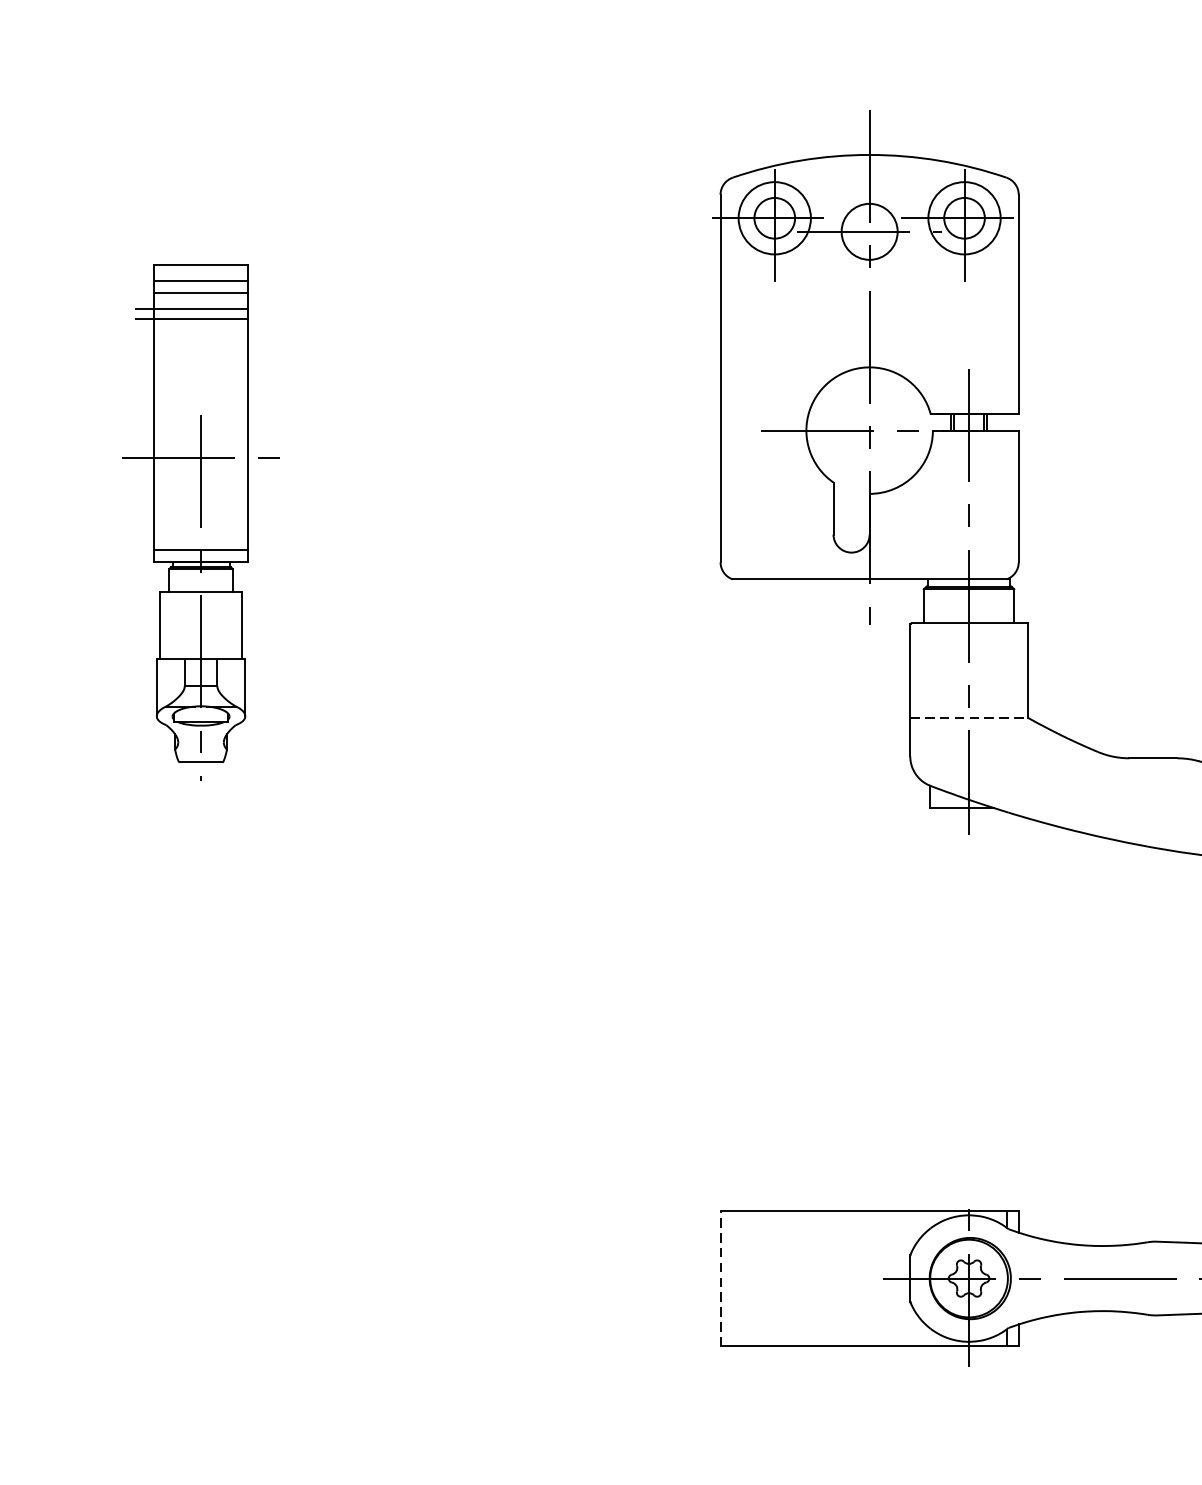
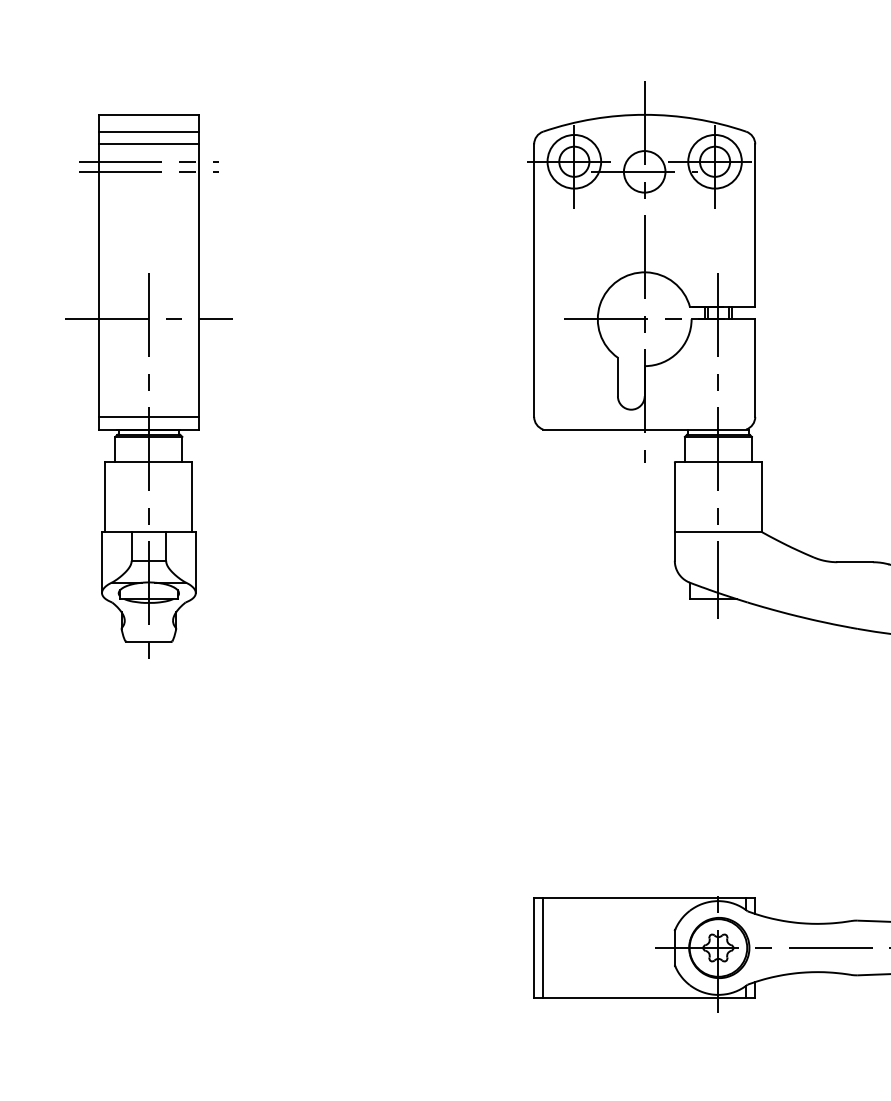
part: (200, 521) -> (148, 386), size x1.43
line: (969, 718) -> (718, 532), dashed -> solid
line: (721, 1277) -> (534, 947), dashed -> solid
line: (733, 1277) -> (543, 947), added

